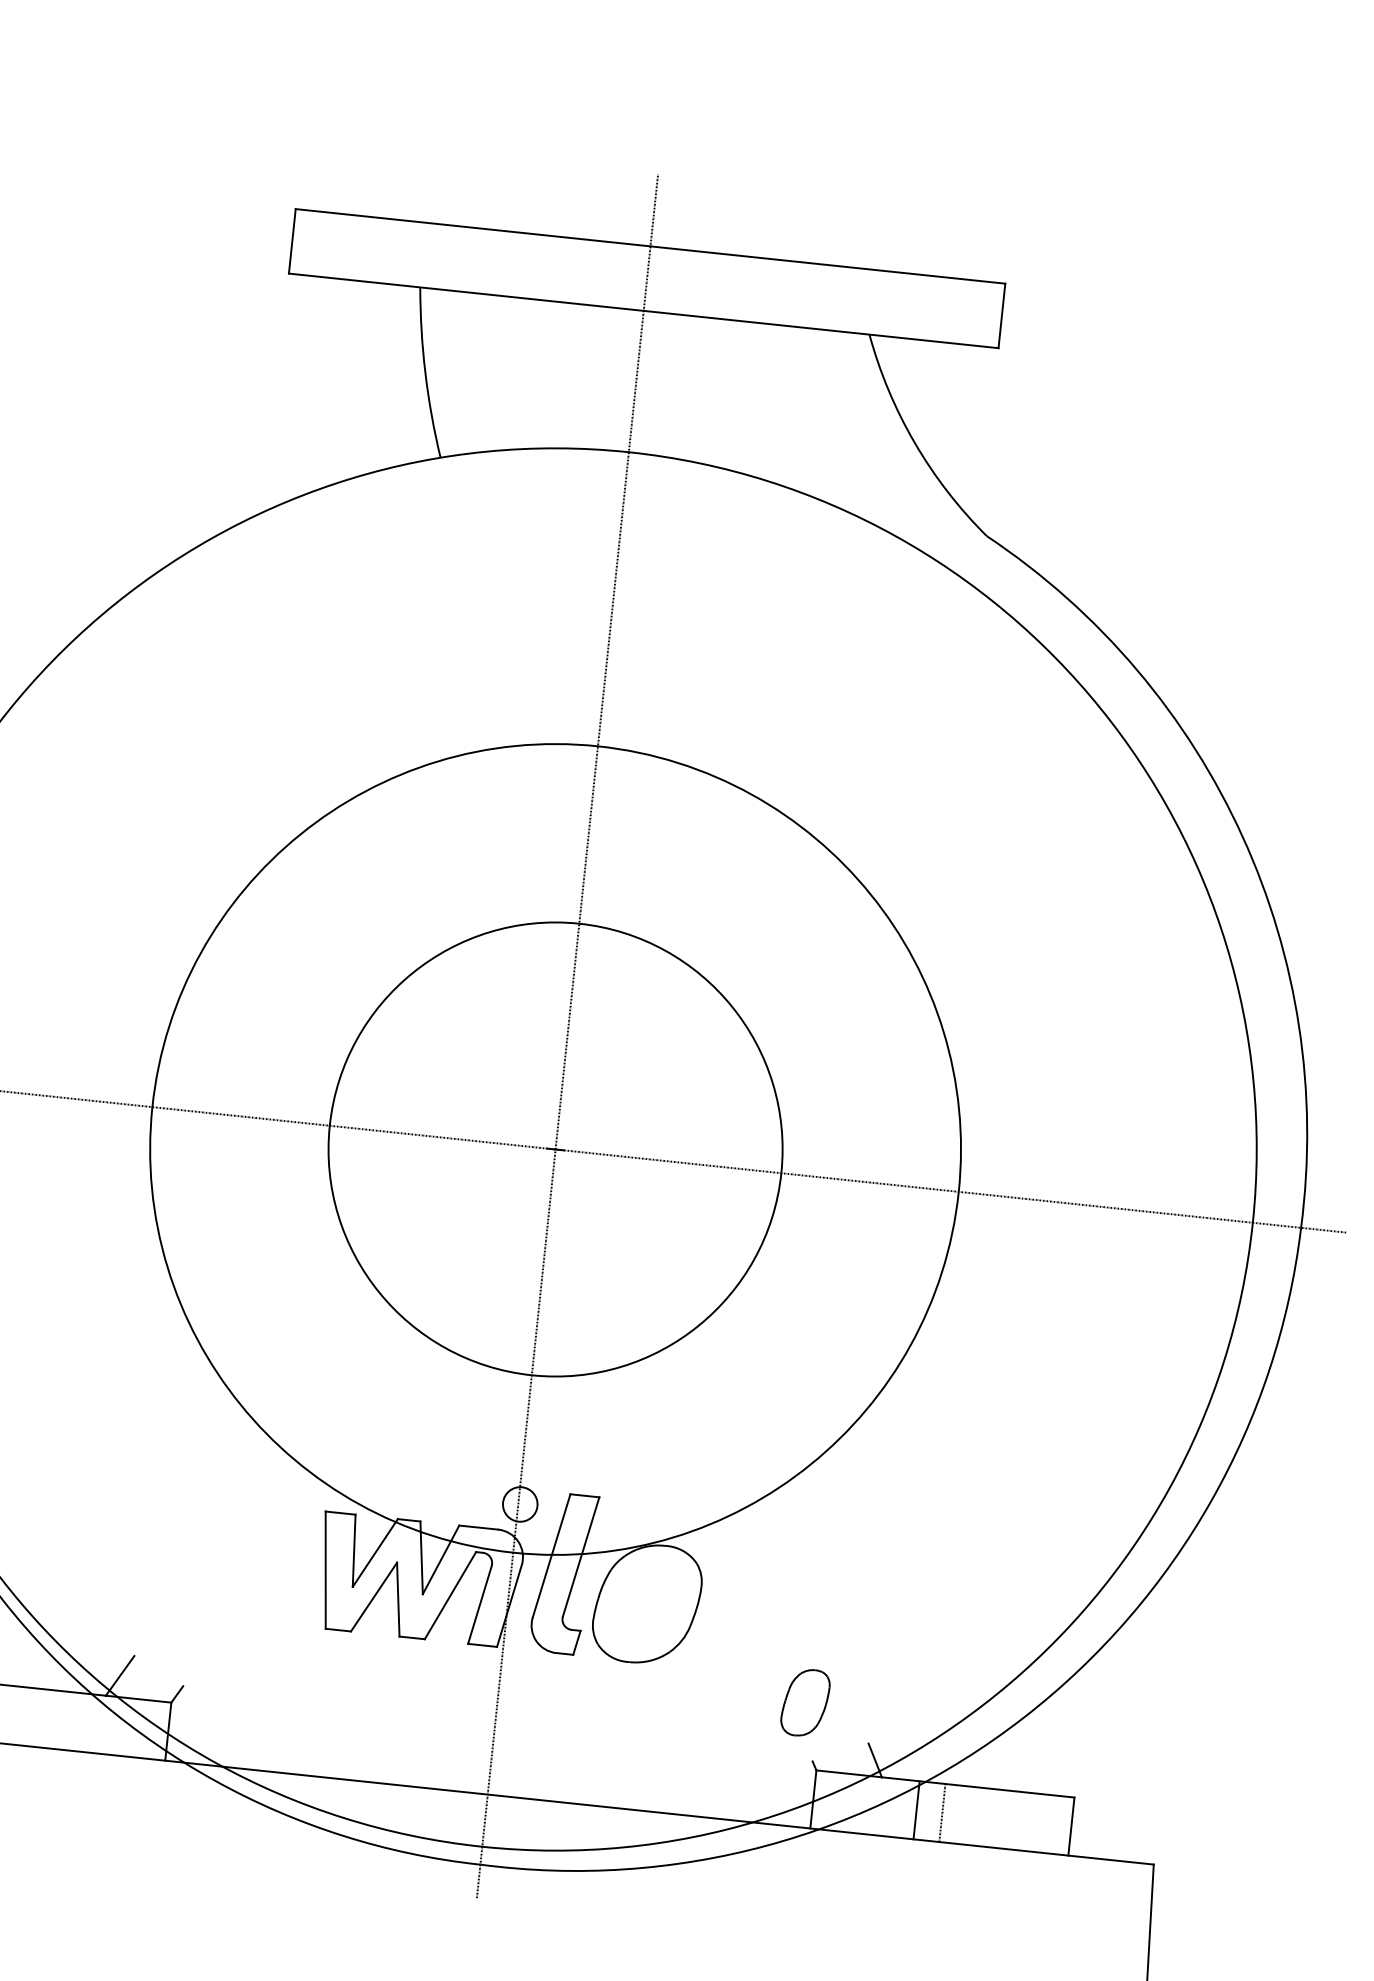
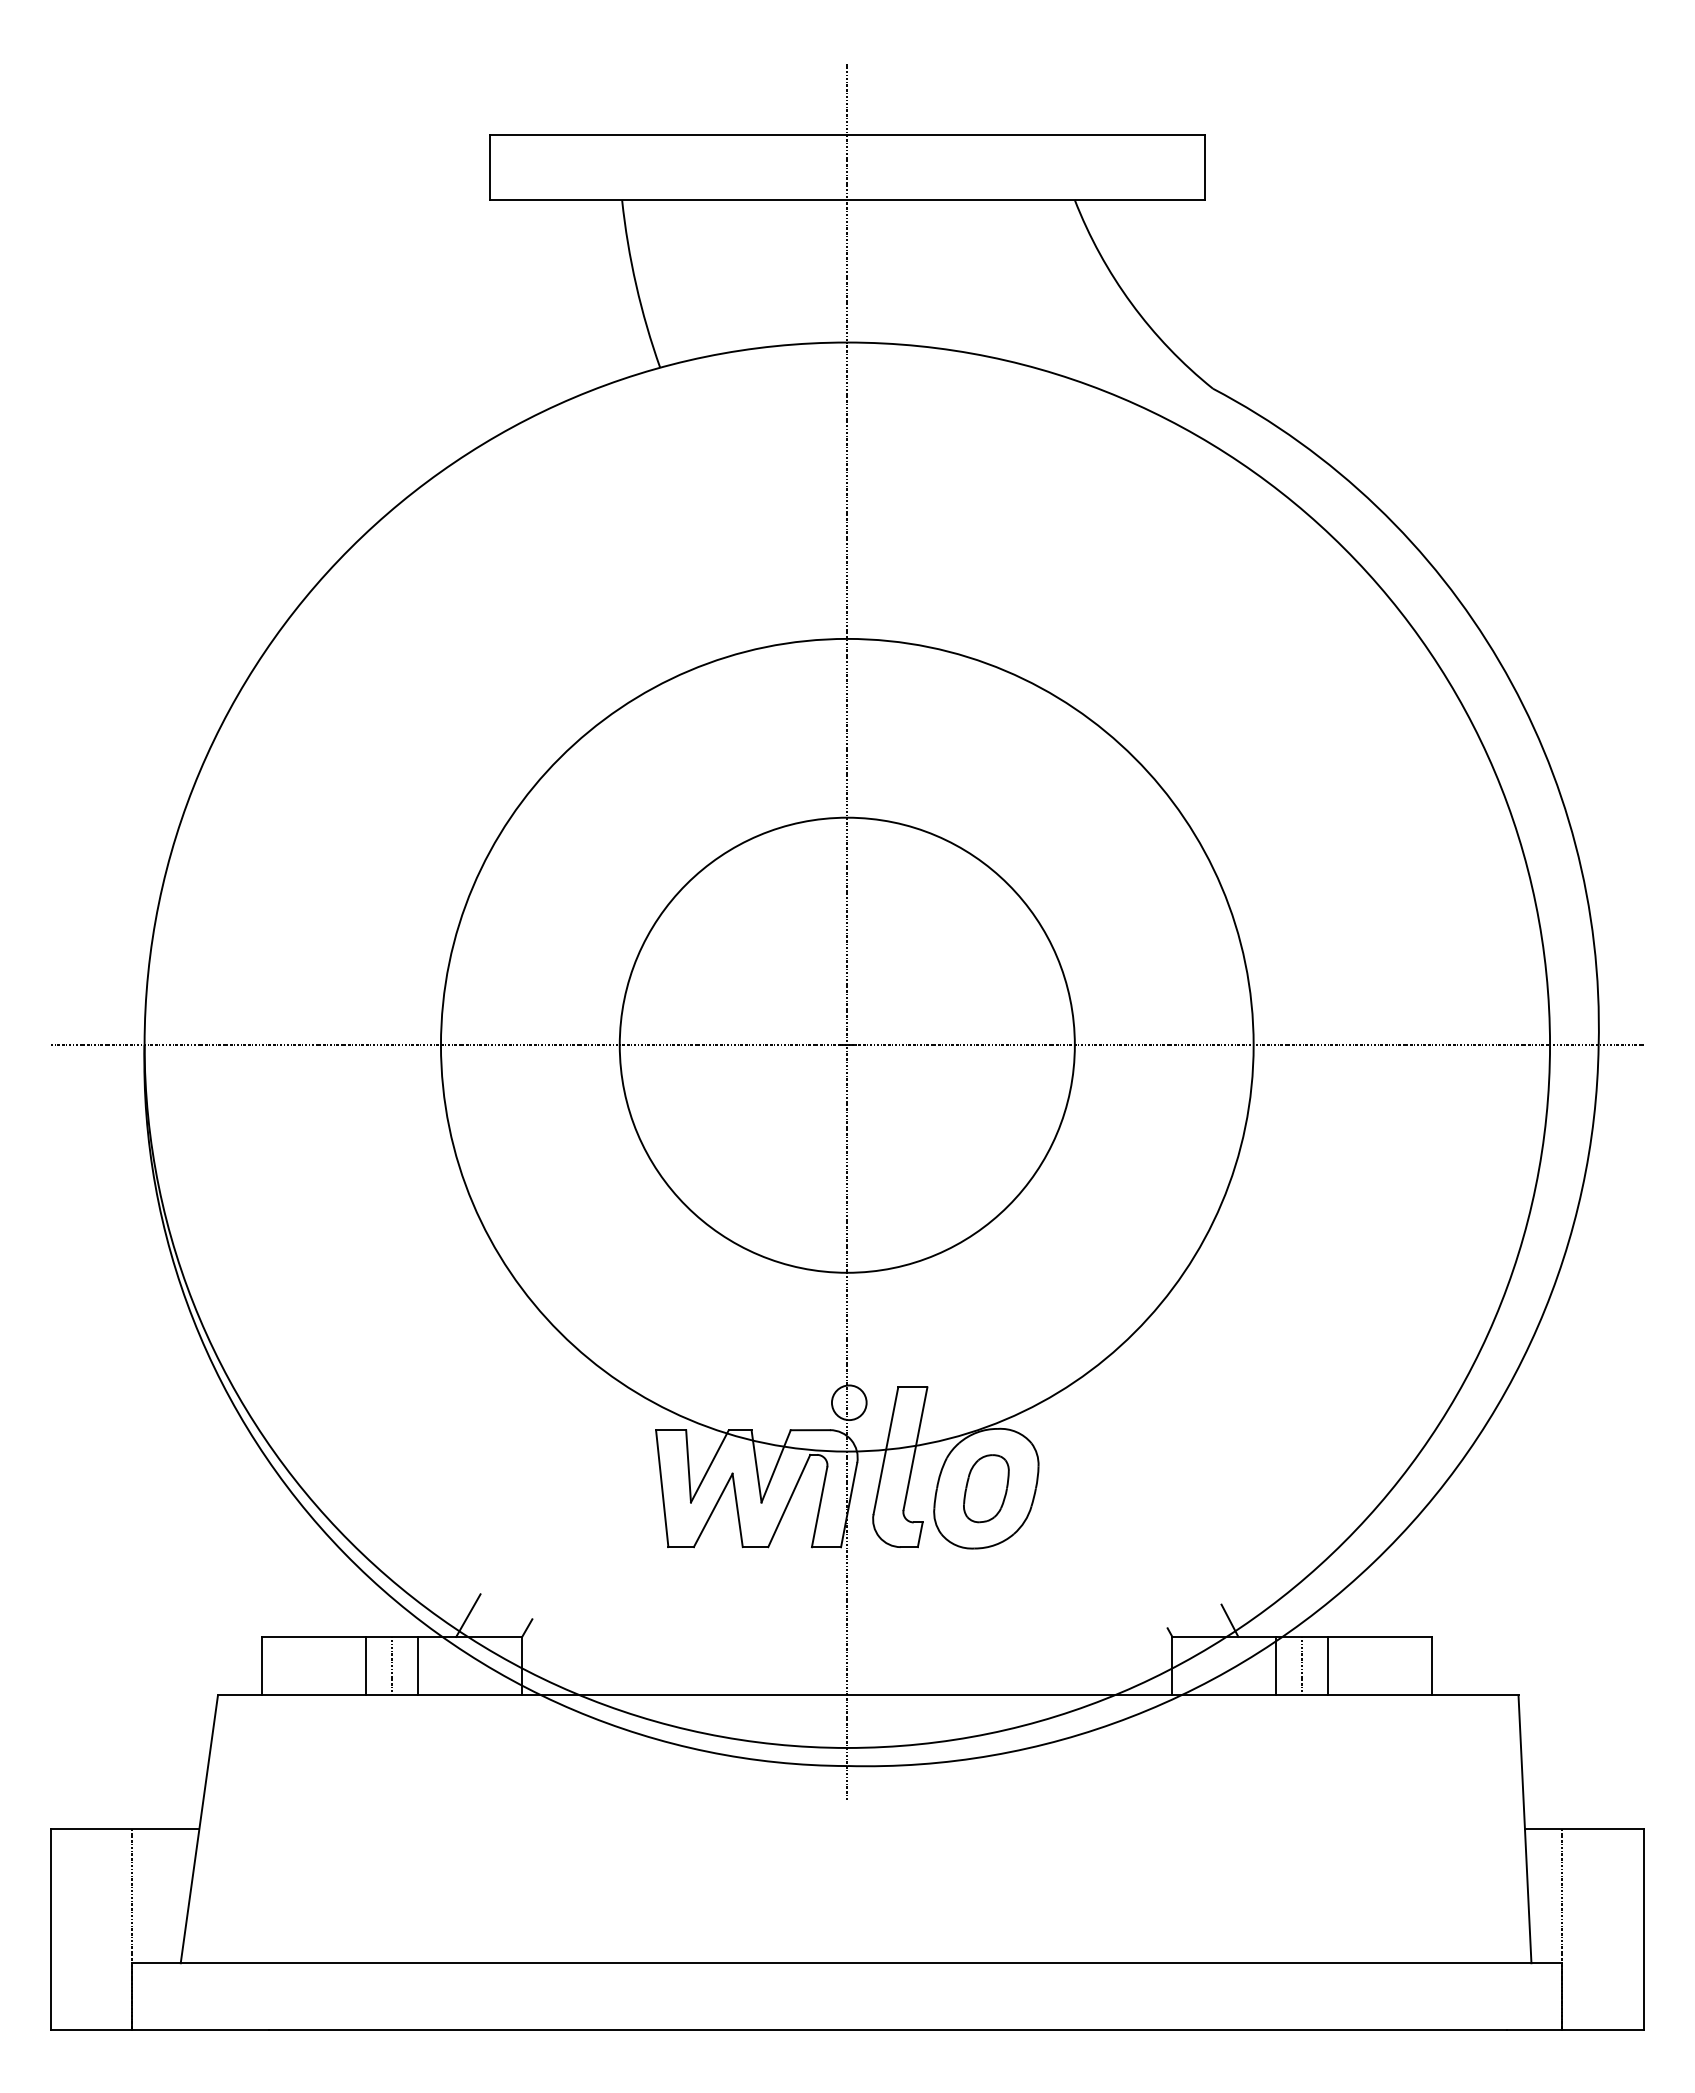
part: (805, 1702) -> (986, 1488), moved
line: (13, 1714) -> (366, 1665), added
line: (39, 1717) -> (392, 1665), added
line: (65, 1720) -> (418, 1665), added
line: (968, 1815) -> (1328, 1665), added

